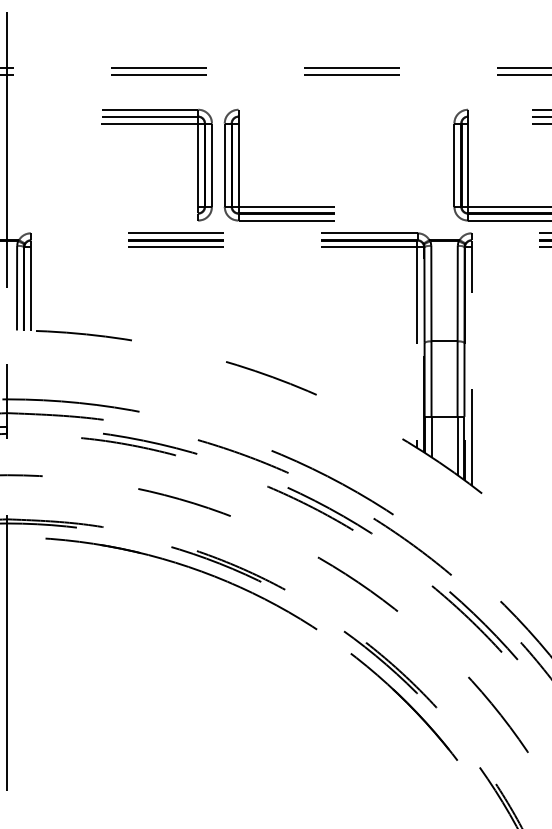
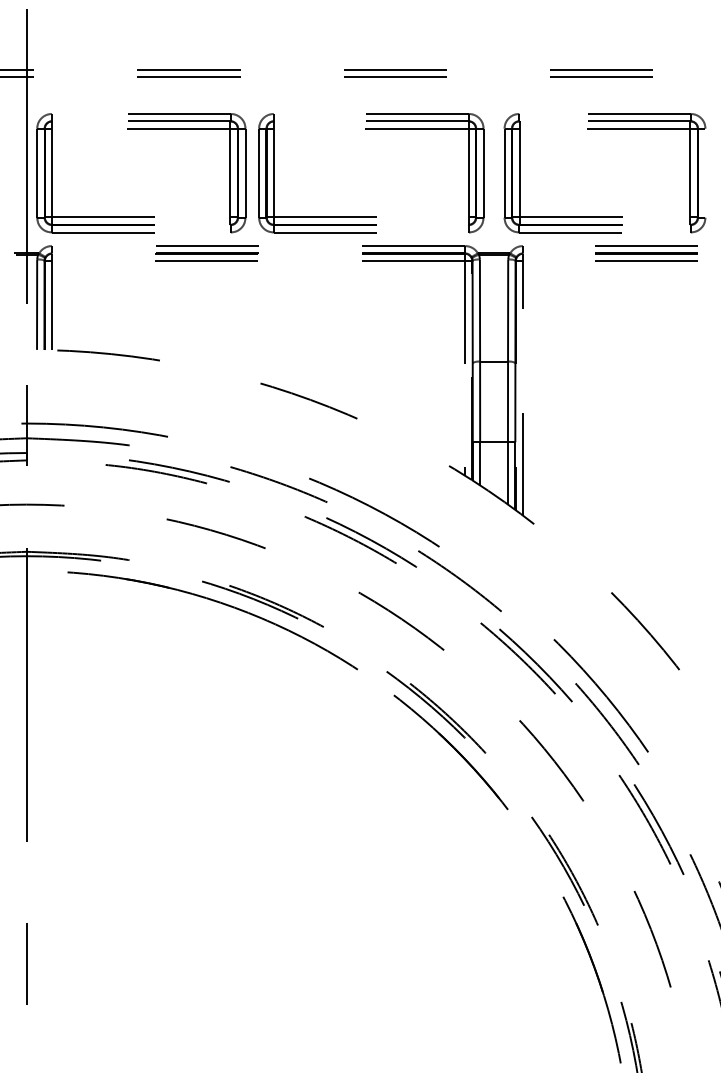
part: (379, 124) -> (424, 129), added
part: (31, 165) -> (52, 173), added

